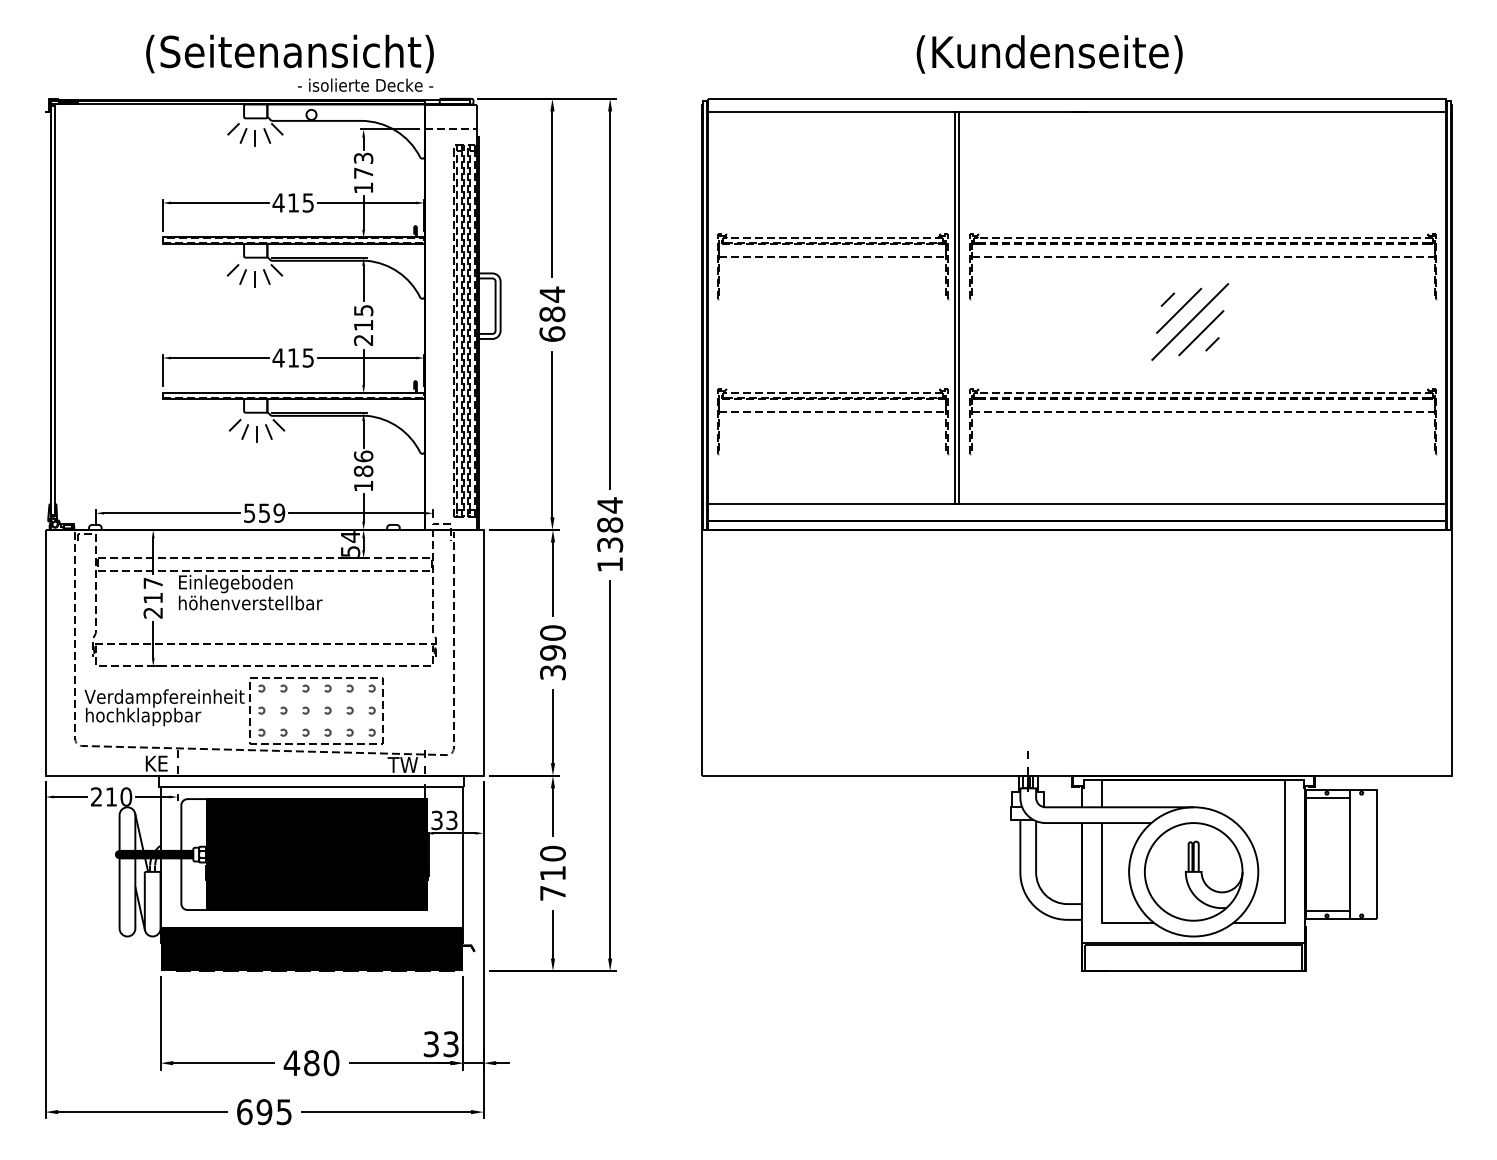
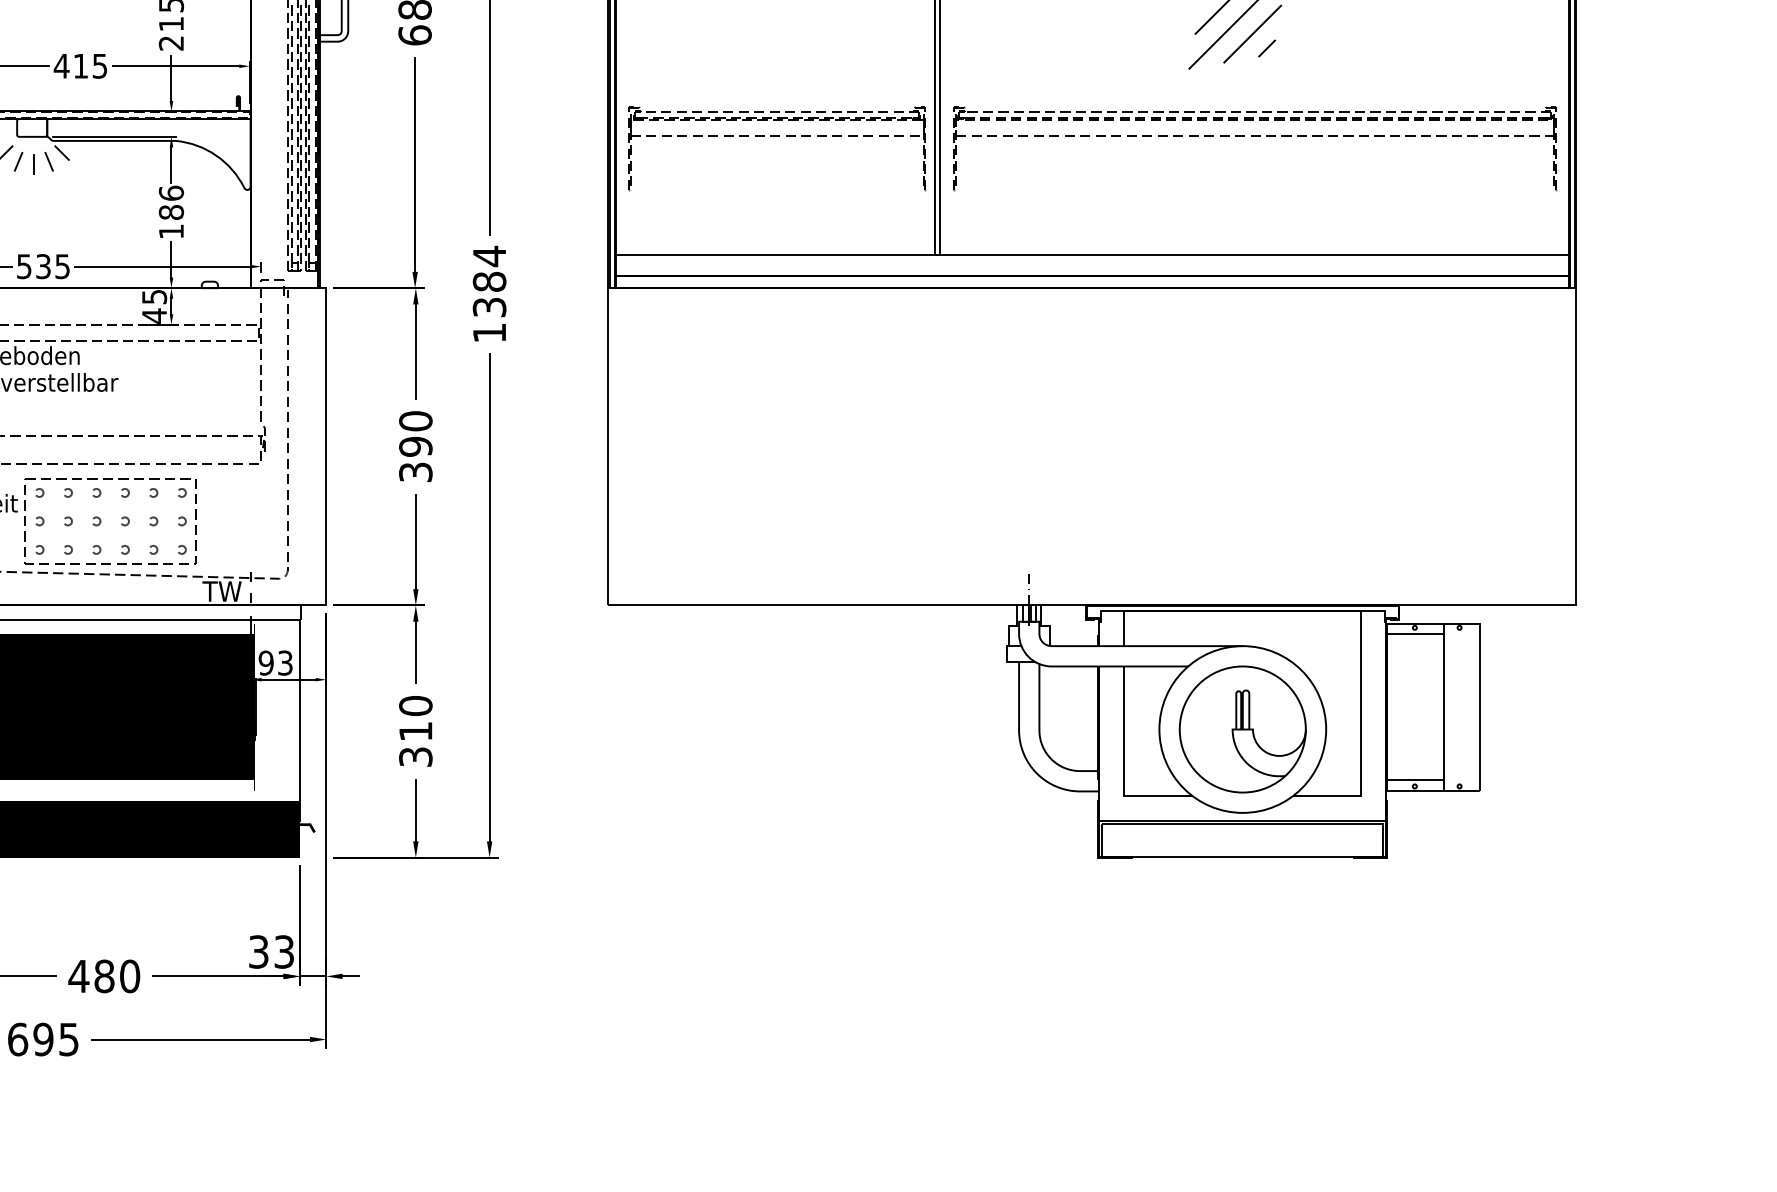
text: (272, 512) -> (53, 265), 559 -> 535
text: (350, 543) -> (154, 305), 54 -> 45
text: (436, 820) -> (265, 663), 33 -> 93
text: (552, 892) -> (415, 756), 710 -> 310

